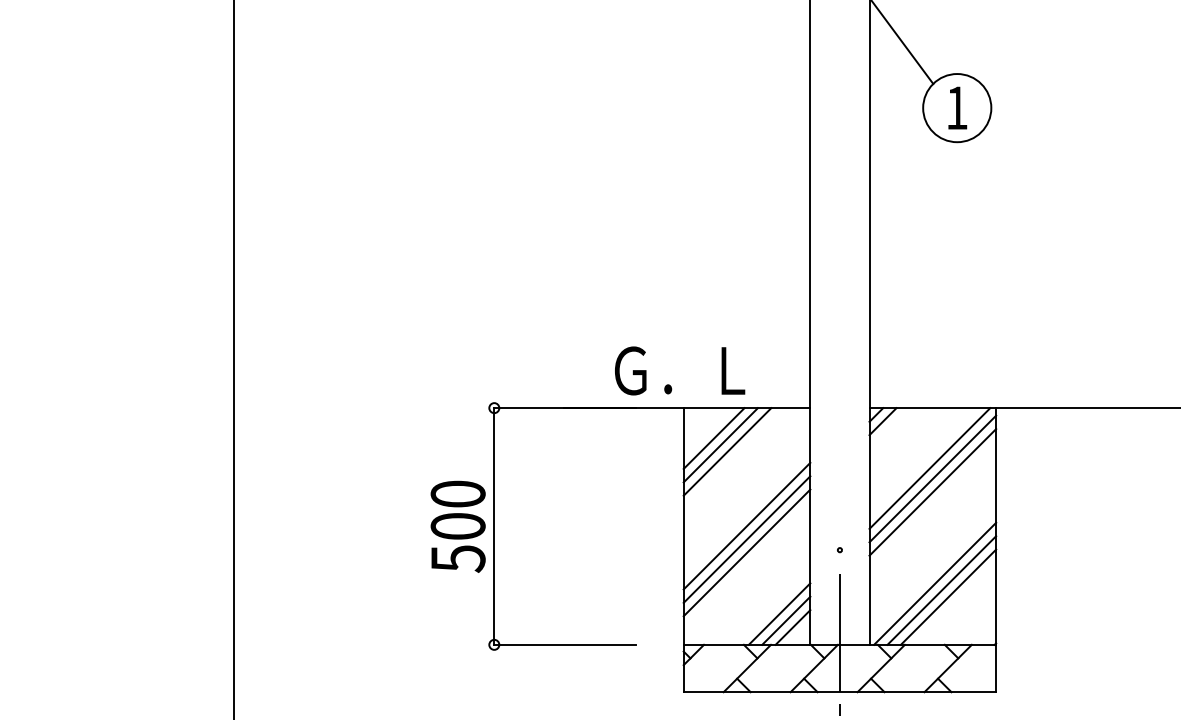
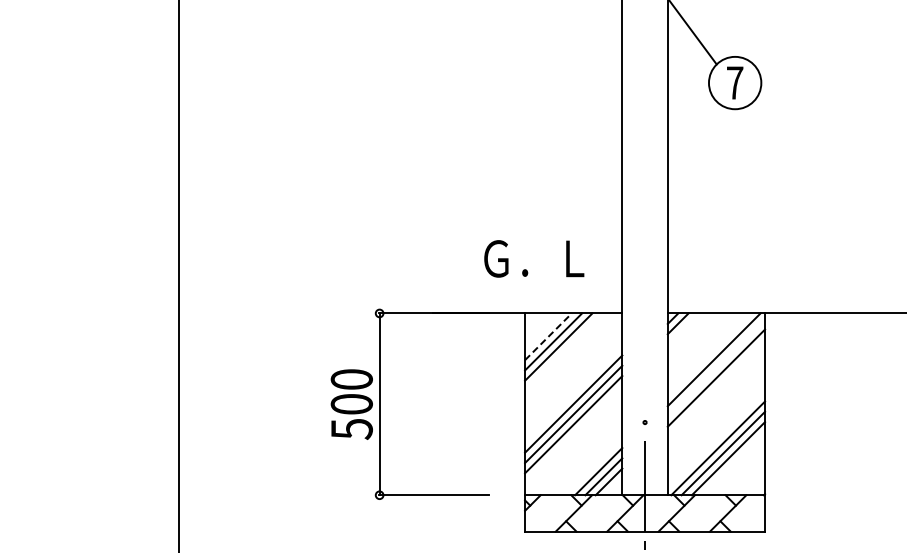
text: (957, 107) -> (735, 82), 1 -> 7
text: (680, 370) -> (534, 258), moved
line: (714, 438) -> (548, 336), solid -> dashed
line: (932, 478) -> (716, 367), removed

